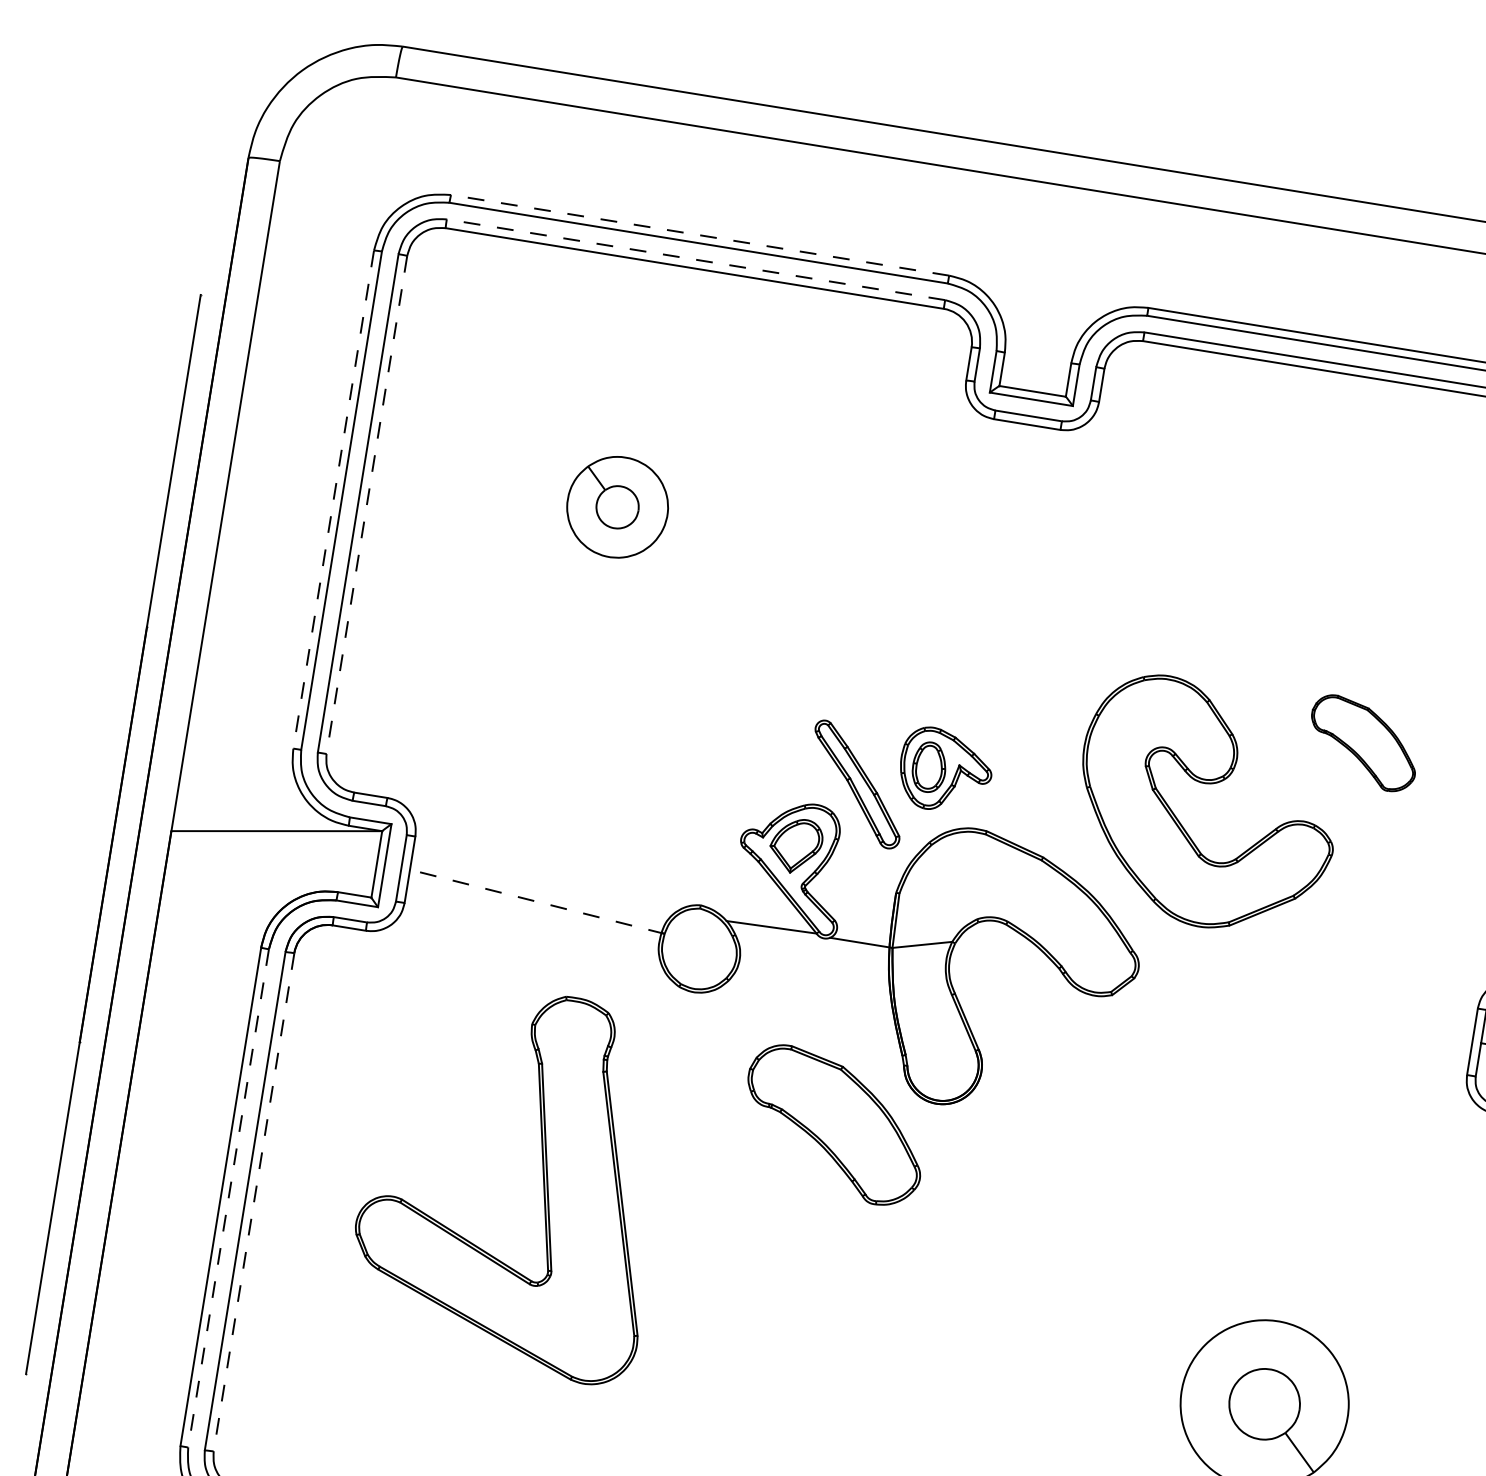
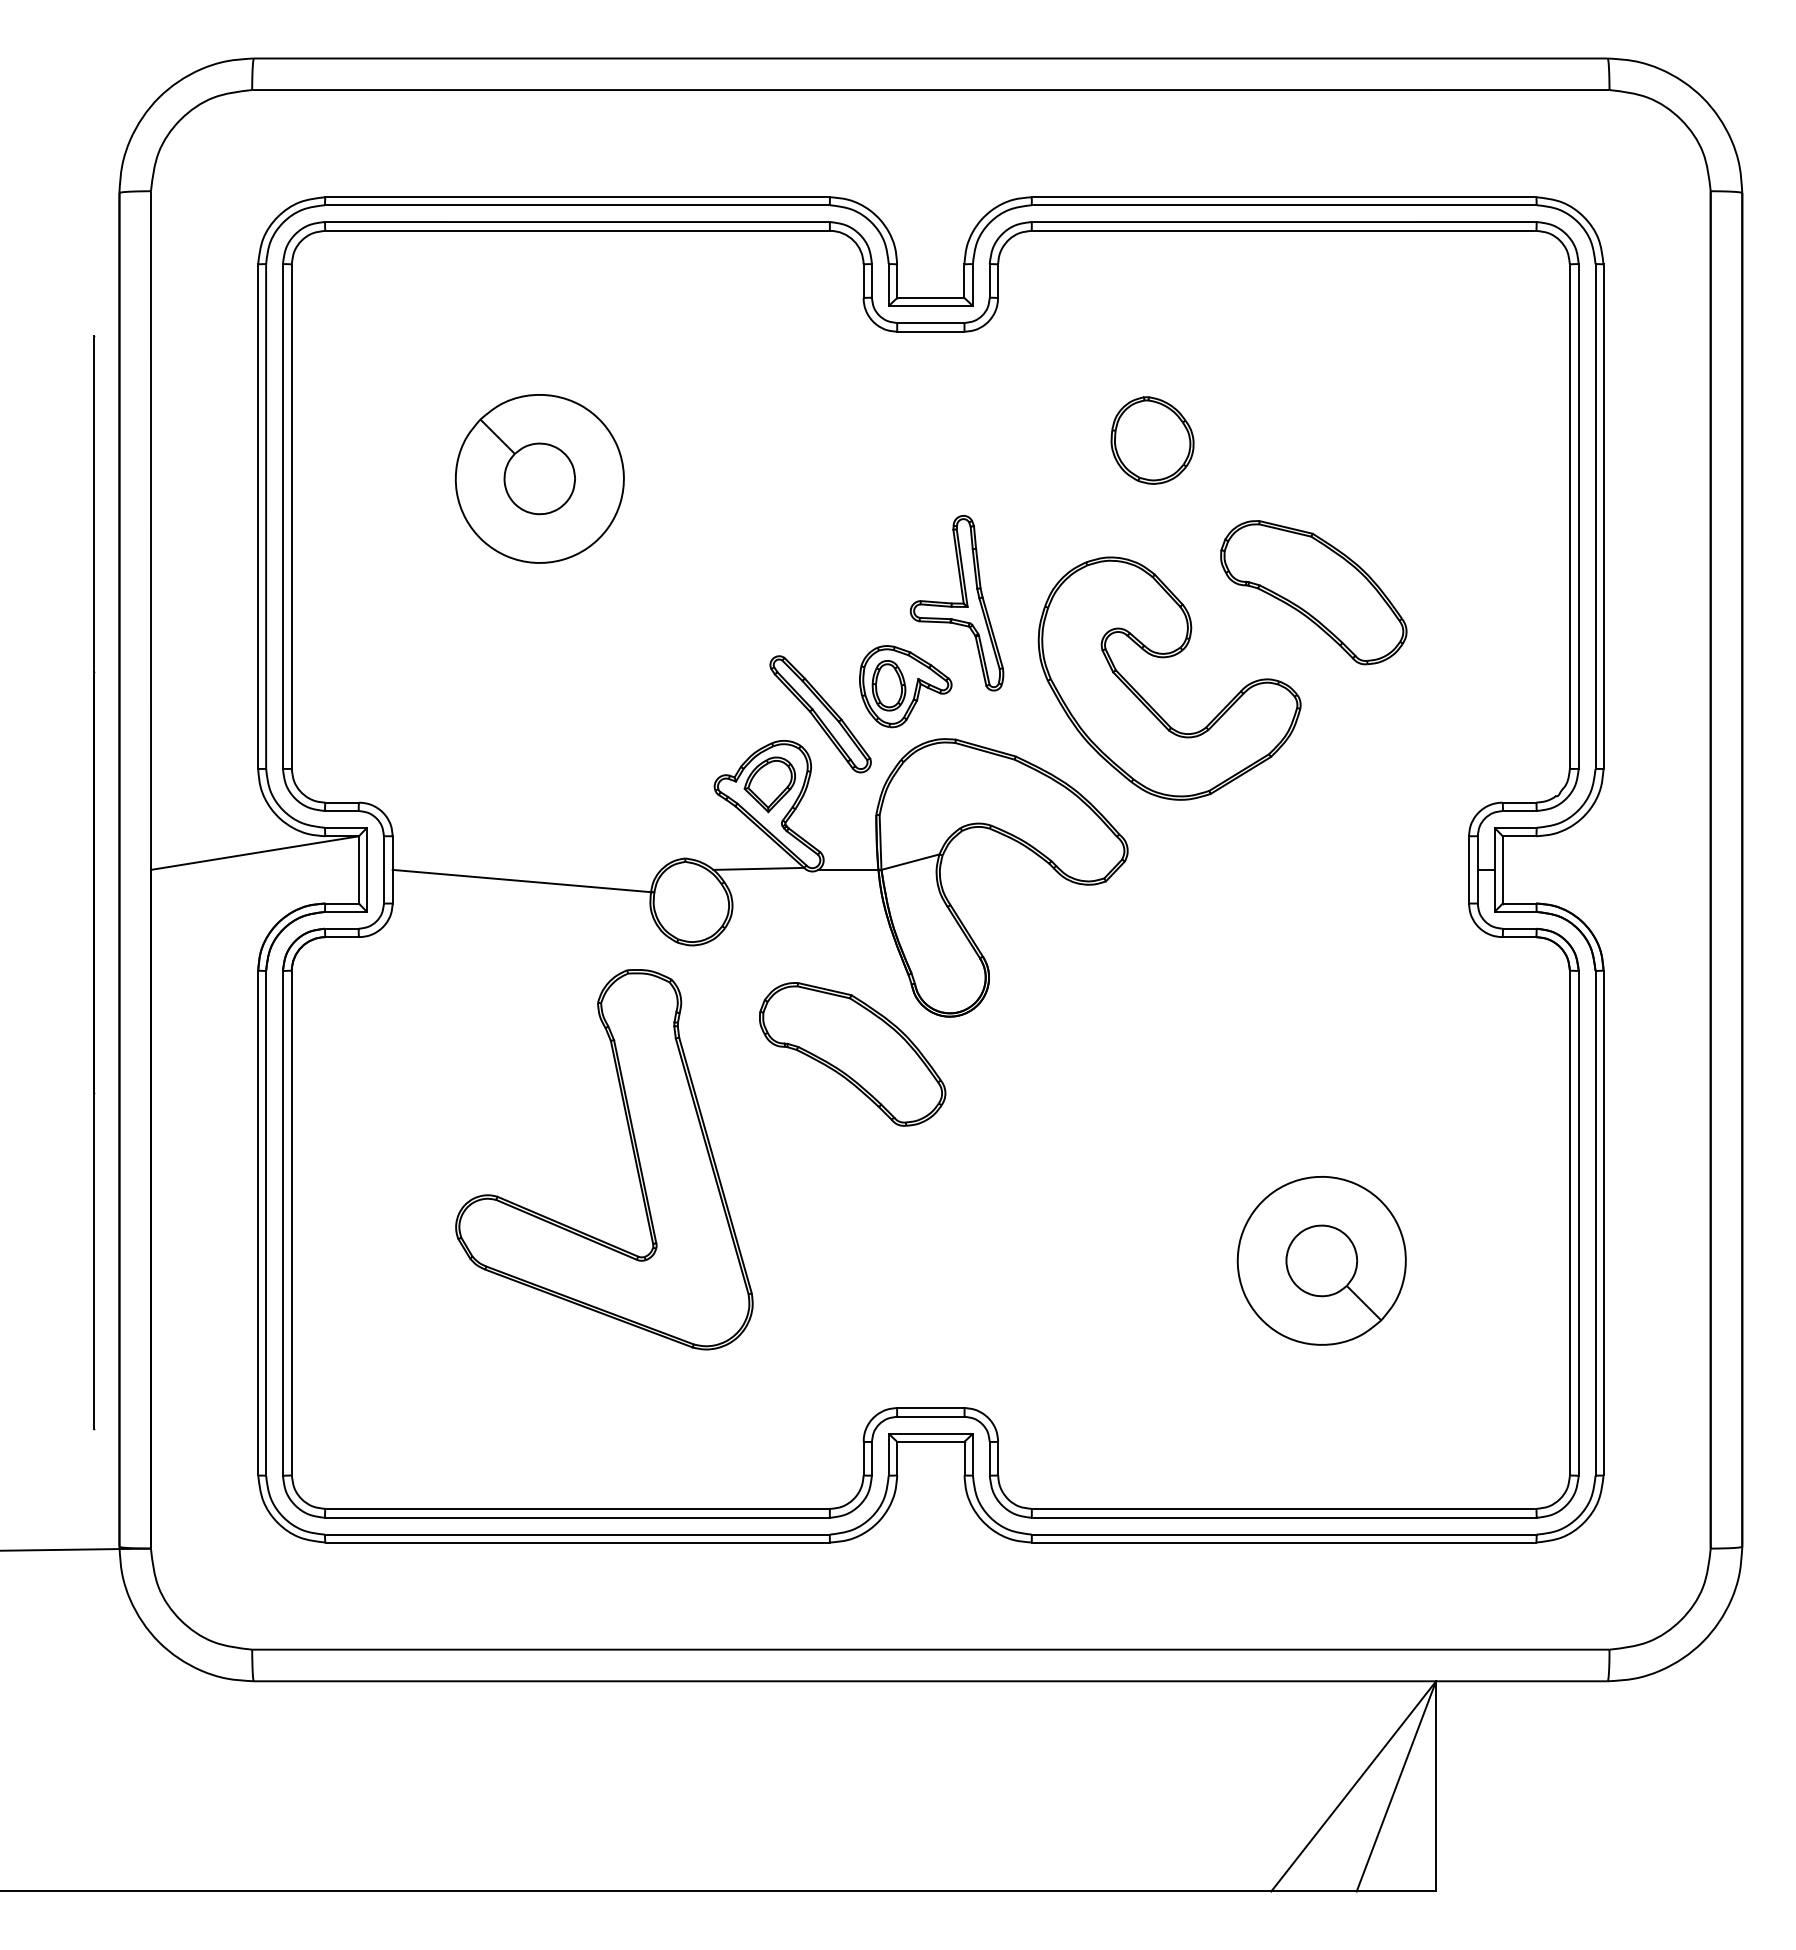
line: (699, 235) -> (577, 197), dashed -> solid
line: (694, 260) -> (576, 222), dashed -> solid
line: (333, 500) -> (258, 517), dashed -> solid
line: (366, 505) -> (291, 517), dashed -> solid
part: (617, 506) -> (539, 478), size x1.67
part: (1228, 567) -> (1152, 440), added
part: (1009, 696) -> (956, 603), added
part: (1363, 743) -> (1313, 592), size x1.67
line: (537, 902) -> (523, 881), dashed -> solid
part: (542, 1180) -> (633, 1155), moved
line: (228, 1198) -> (266, 1223), dashed -> solid
line: (253, 1202) -> (291, 1223), dashed -> solid

